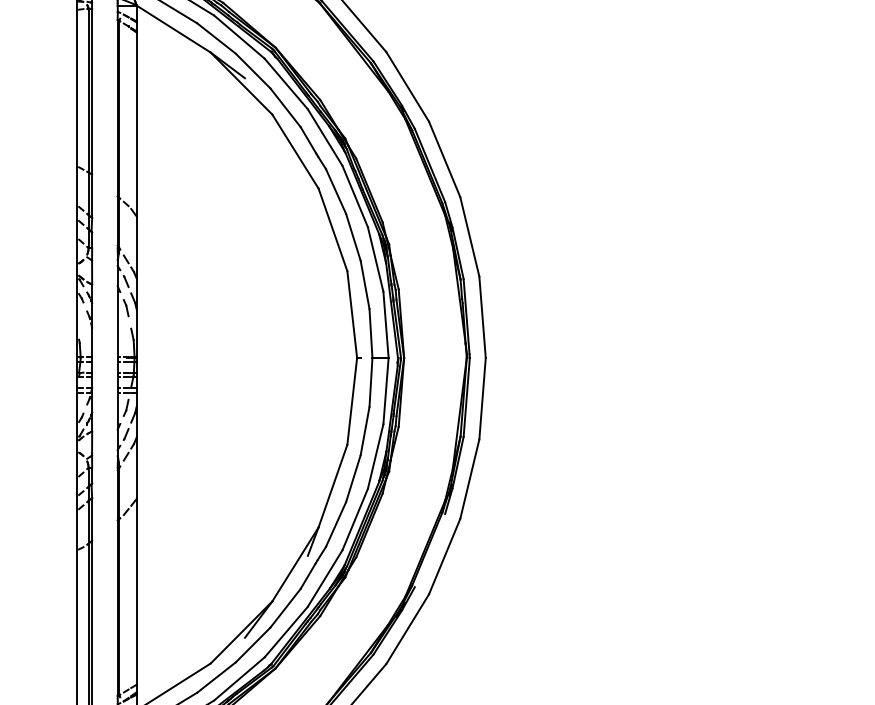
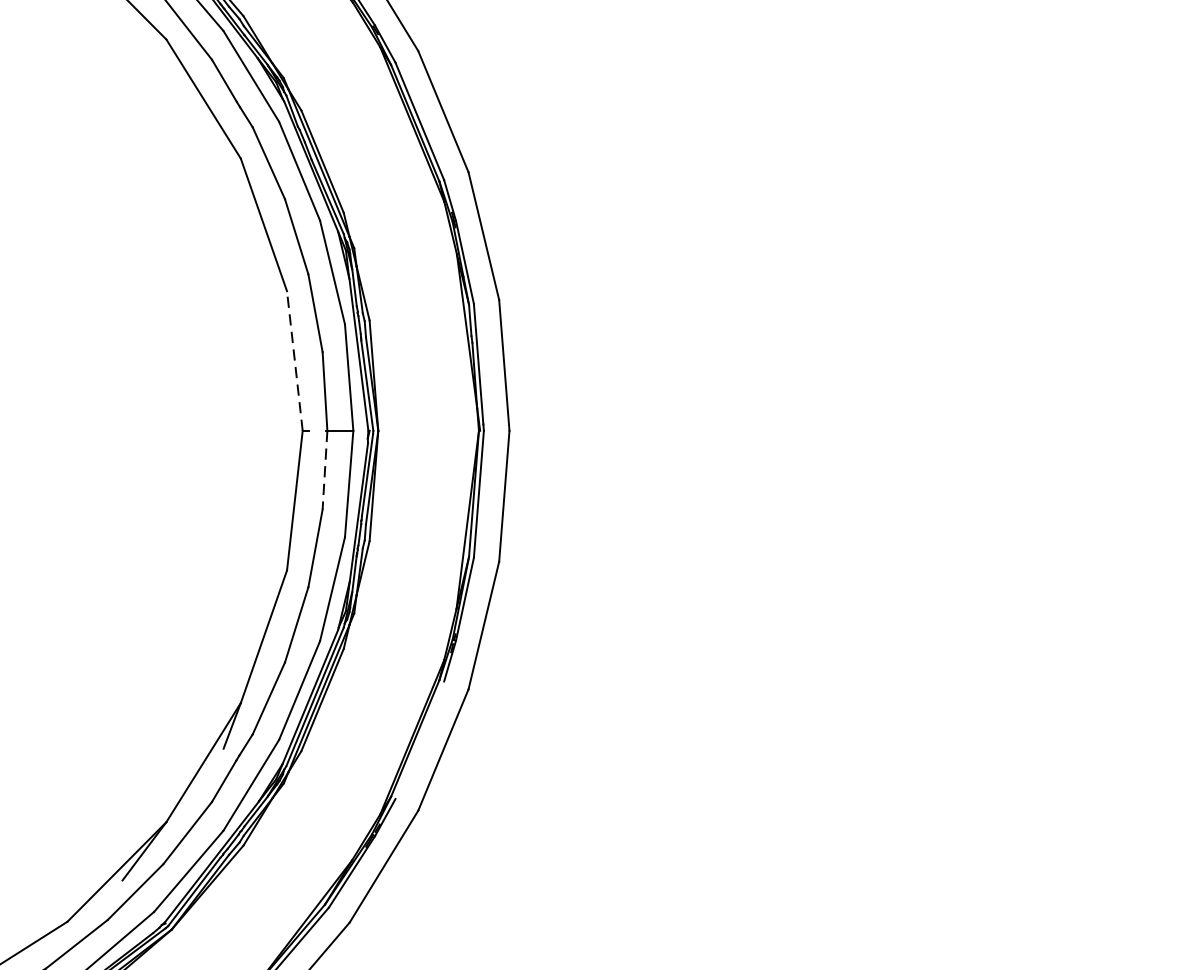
line: (352, 314) -> (295, 360), solid -> dashed
line: (370, 382) -> (324, 470), solid -> dashed

